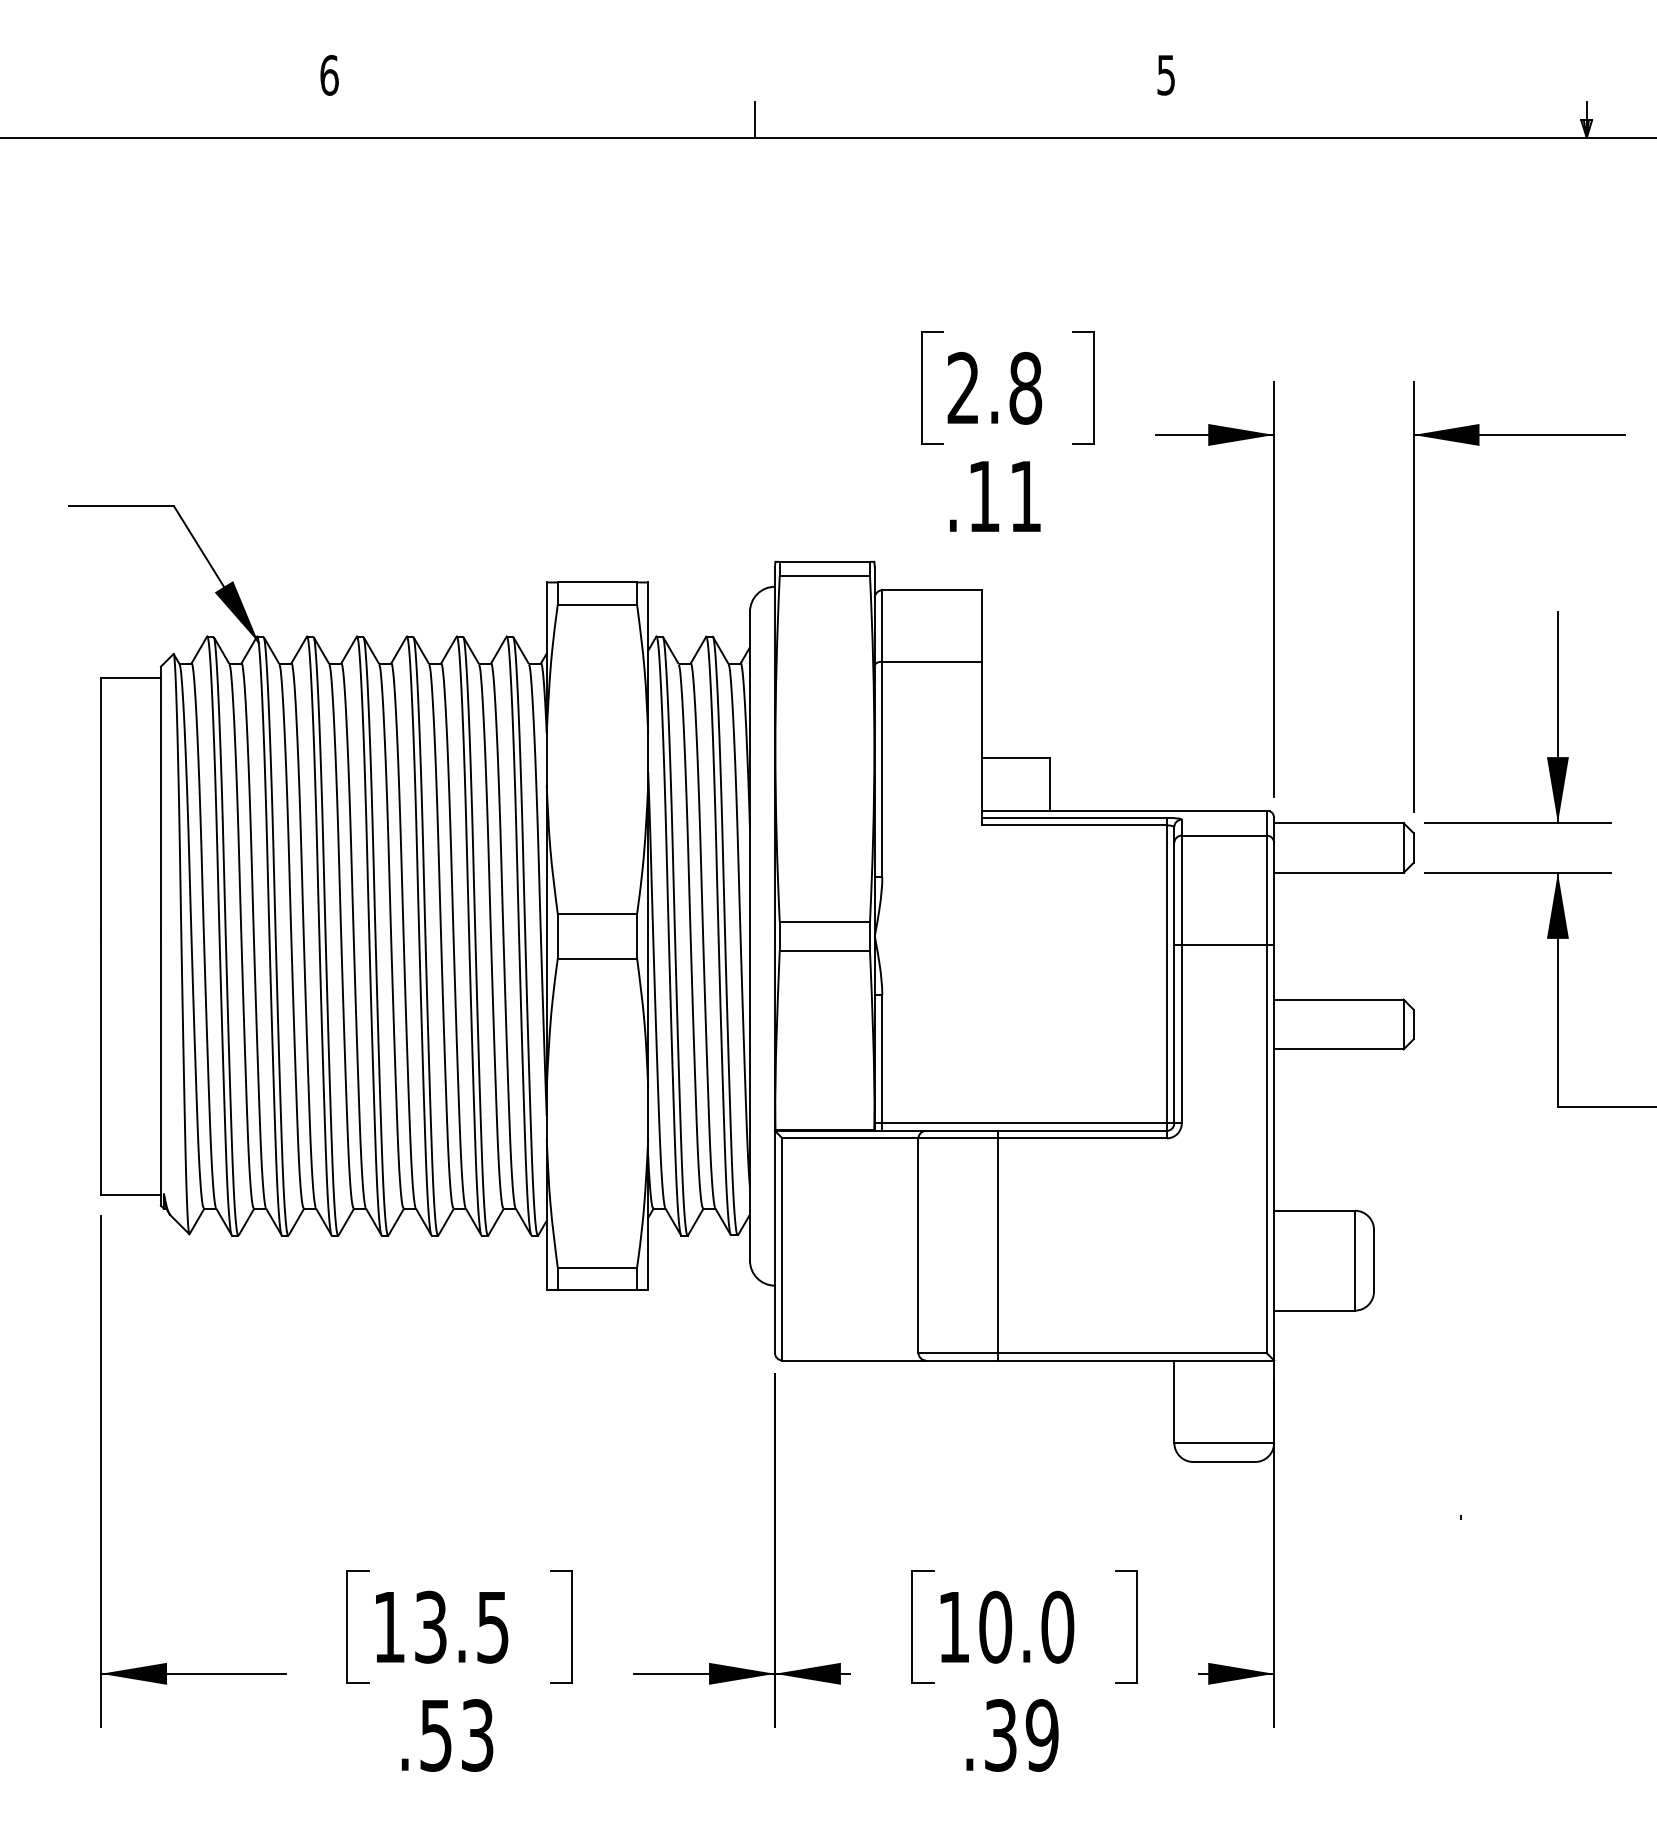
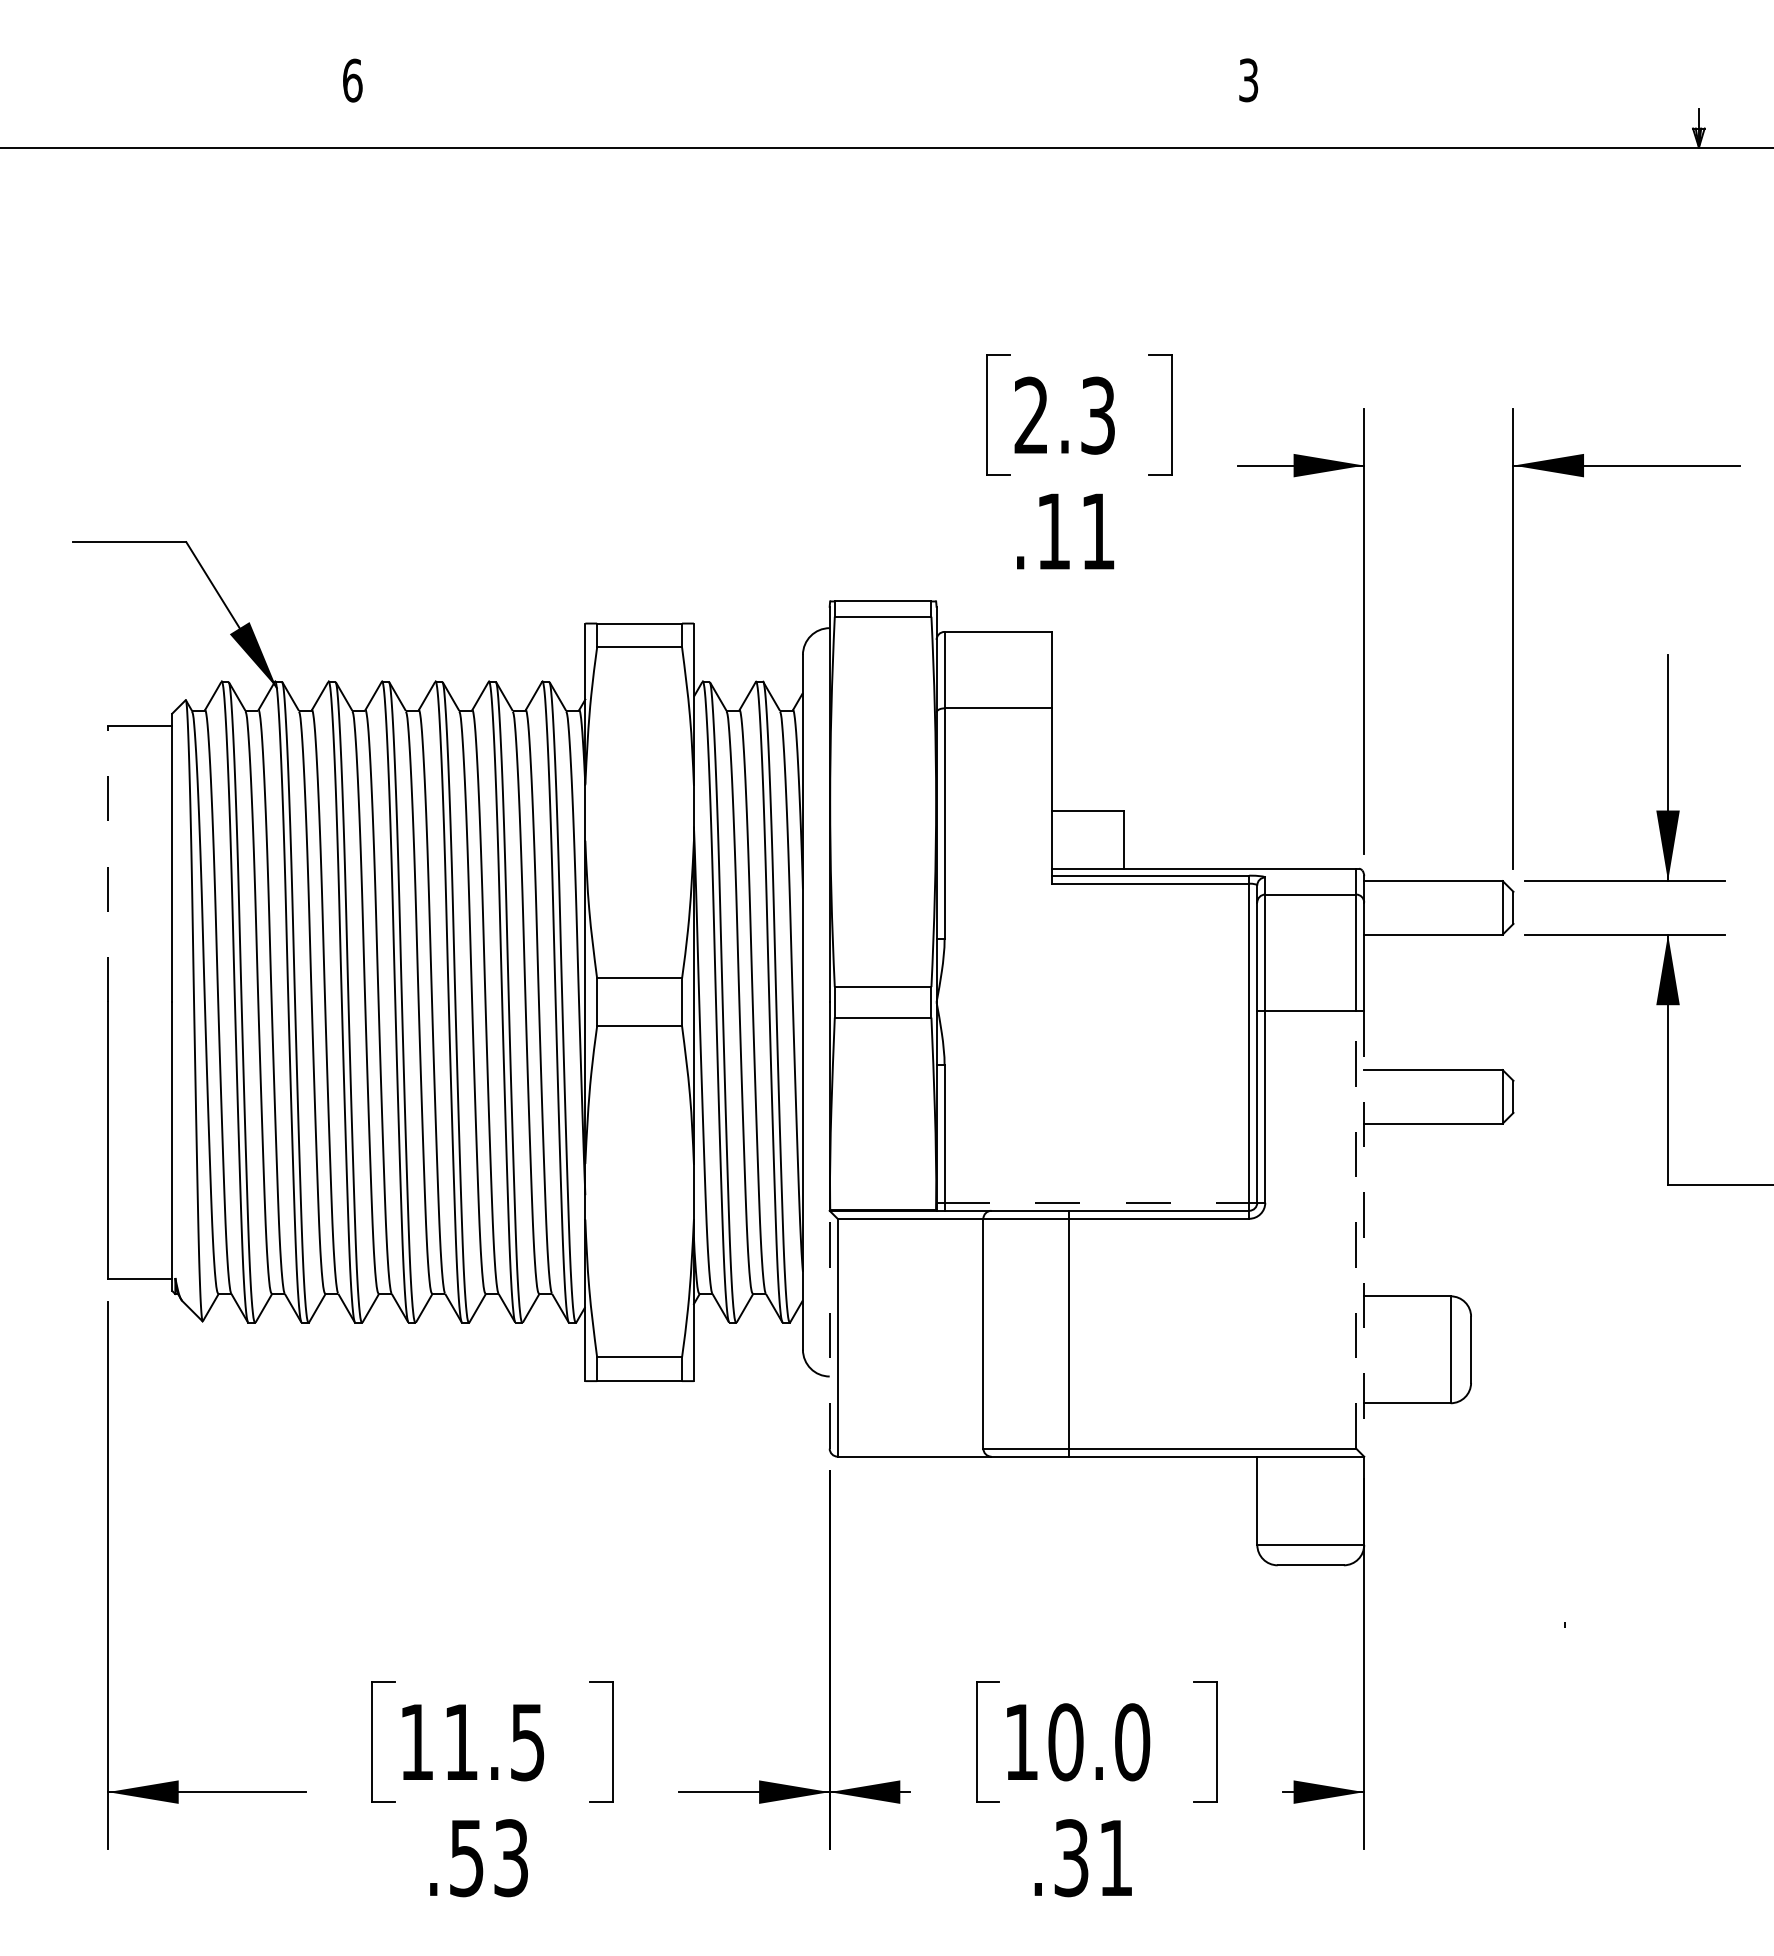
text: (1166, 74) -> (1248, 79), 5 -> 3
line: (755, 120) -> (808, 128), removed
text: (1025, 388) -> (1097, 415), 2.8 -> 2.3
line: (101, 806) -> (108, 863), solid -> dashed
line: (1025, 1123) -> (1097, 1202), solid -> dashed
line: (1266, 1149) -> (1356, 1230), solid -> dashed
line: (1274, 1153) -> (1364, 1234), solid -> dashed
line: (774, 1241) -> (829, 1329), solid -> dashed
text: (430, 1627) -> (460, 1742), 13.5 -> 11.5
text: (1041, 1735) -> (1115, 1858), .39 -> .31

